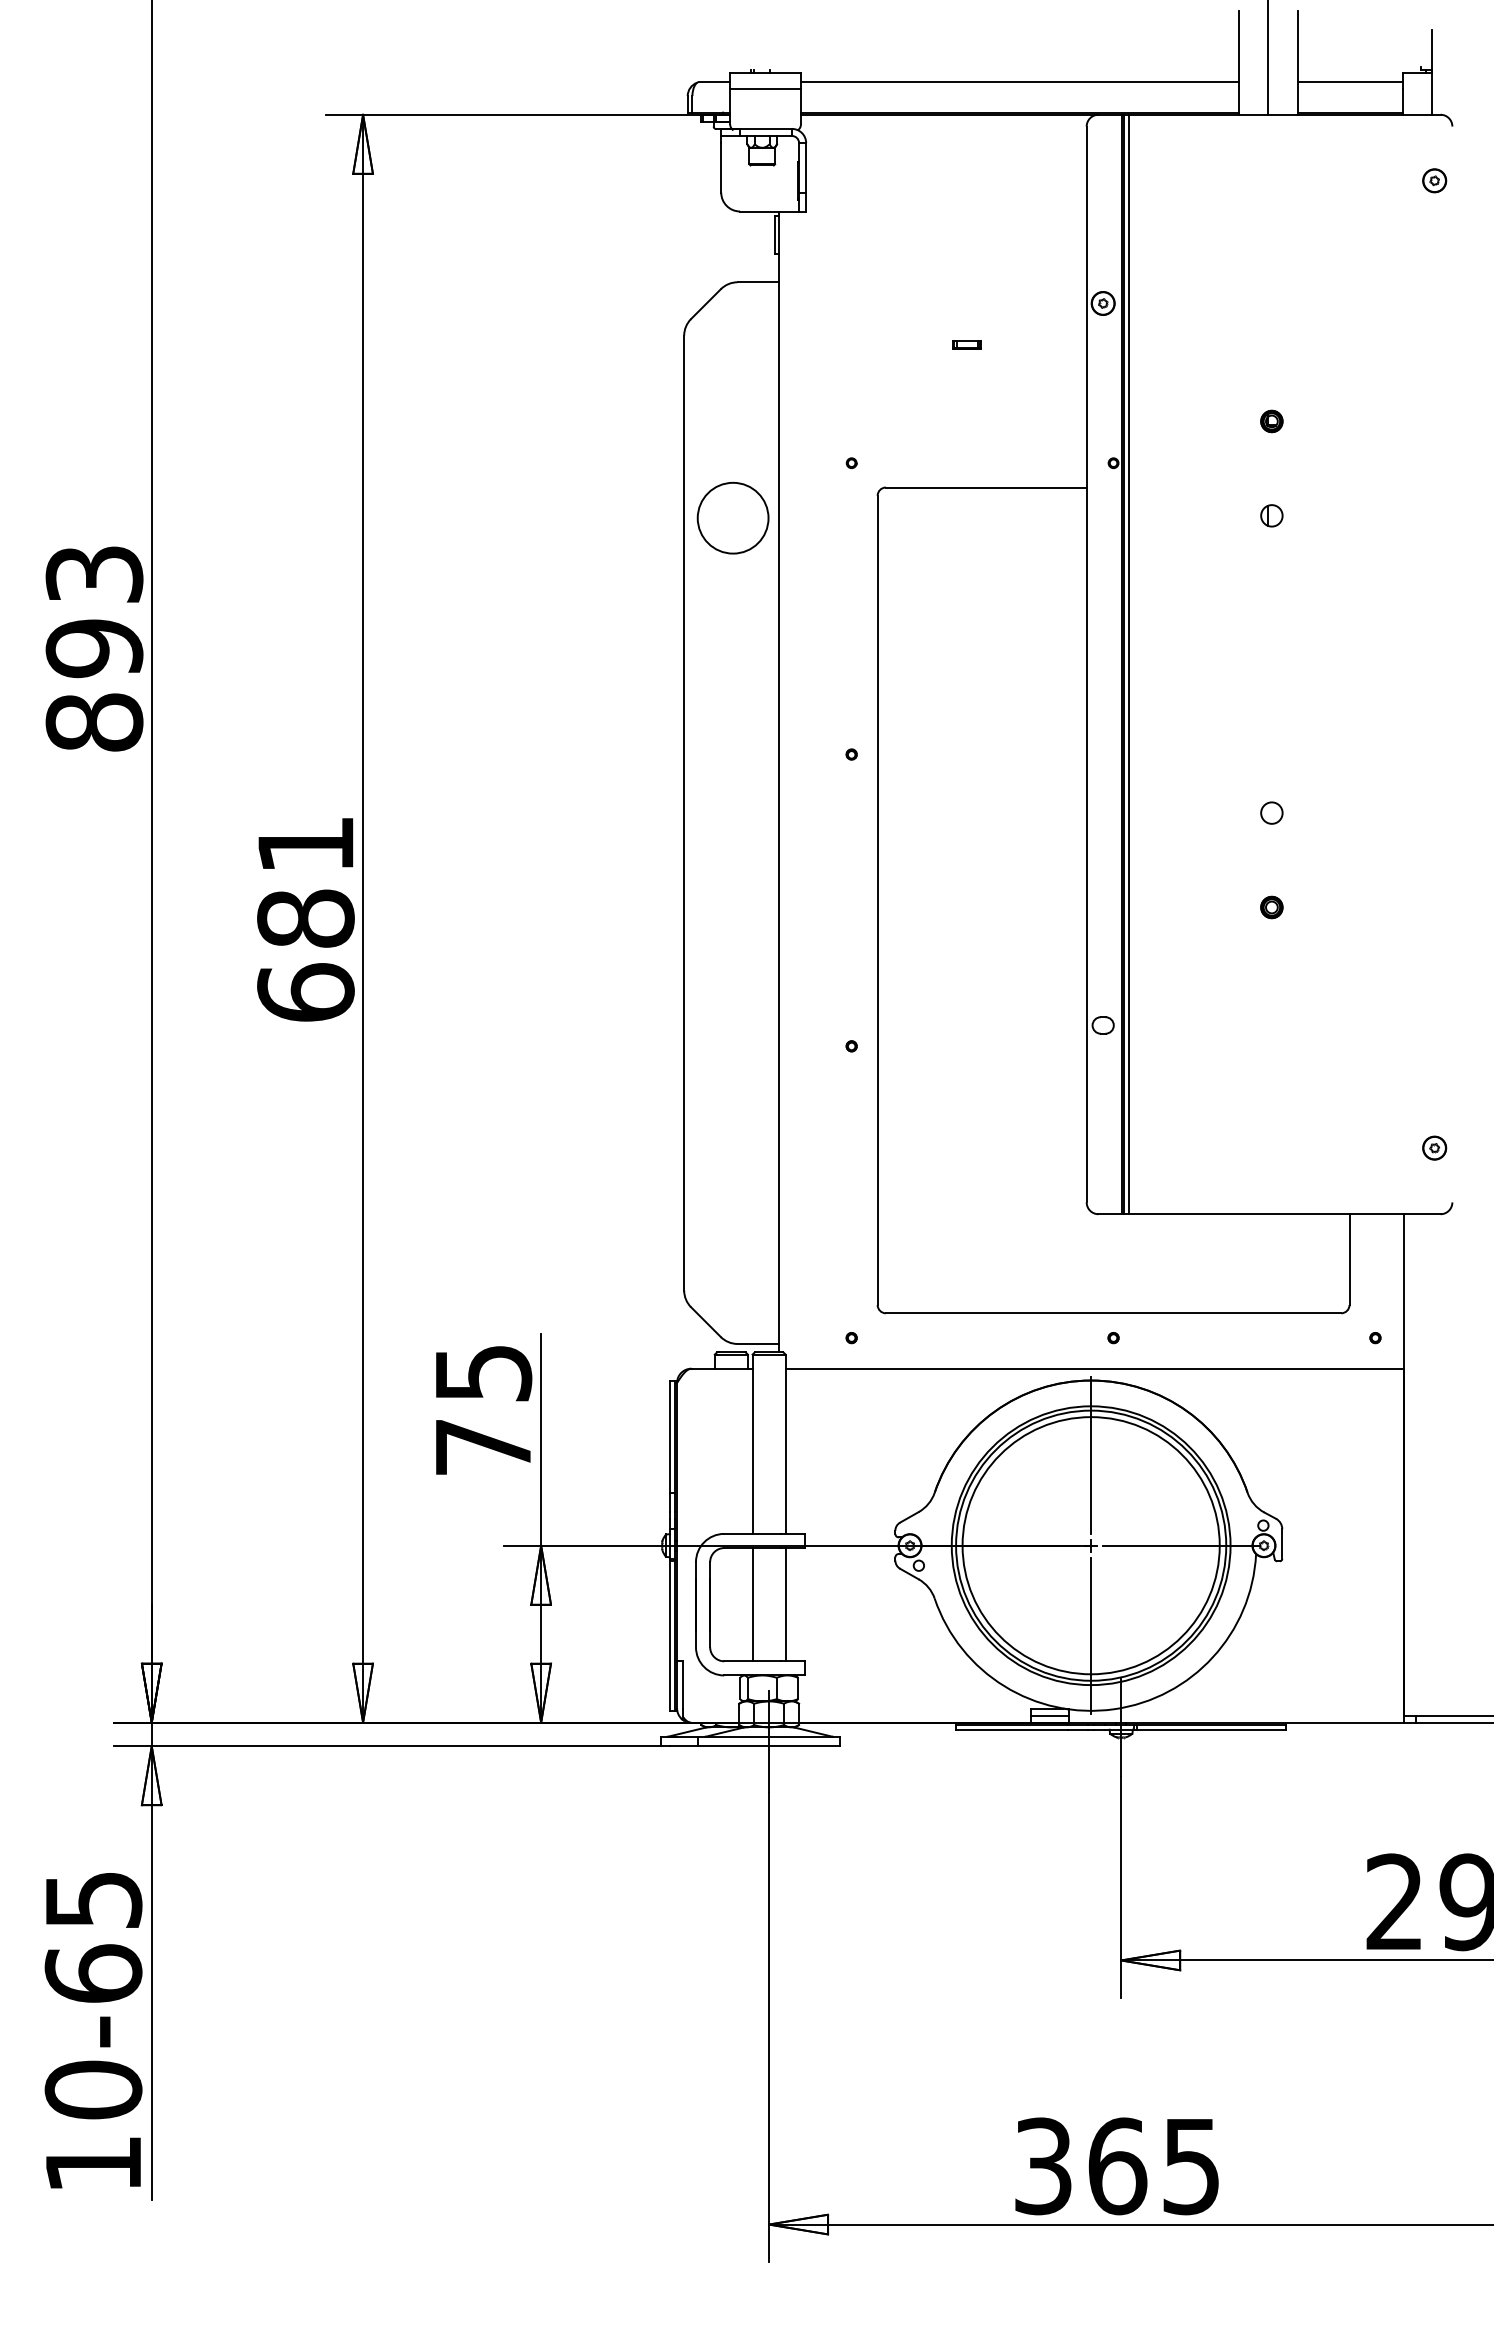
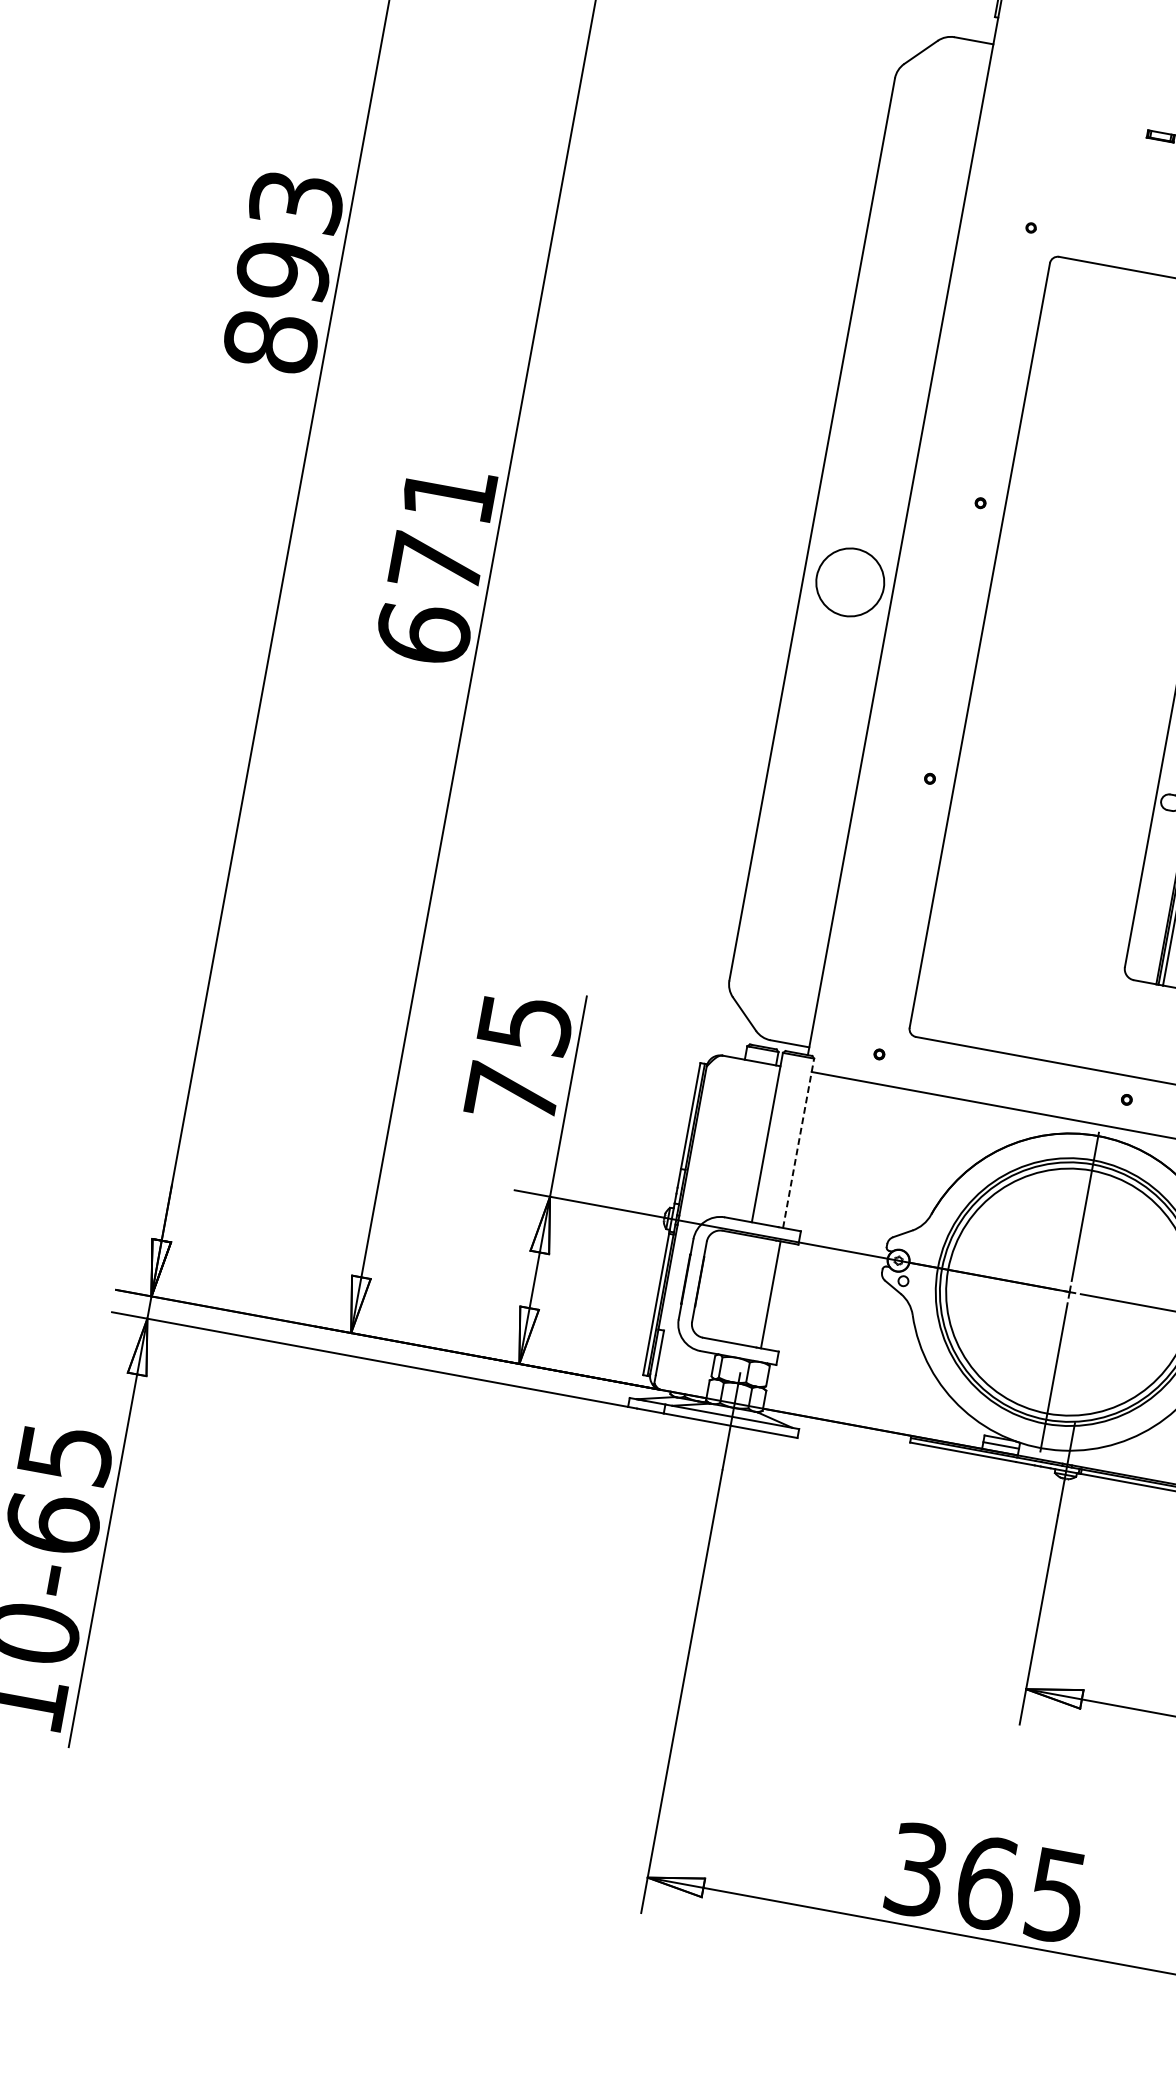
circle: (732, 517) -> (849, 581), moved
text: (305, 918) -> (436, 563), 681 -> 671
line: (785, 1444) -> (798, 1143), solid -> dashed
line: (752, 1604) -> (739, 1288), removed

